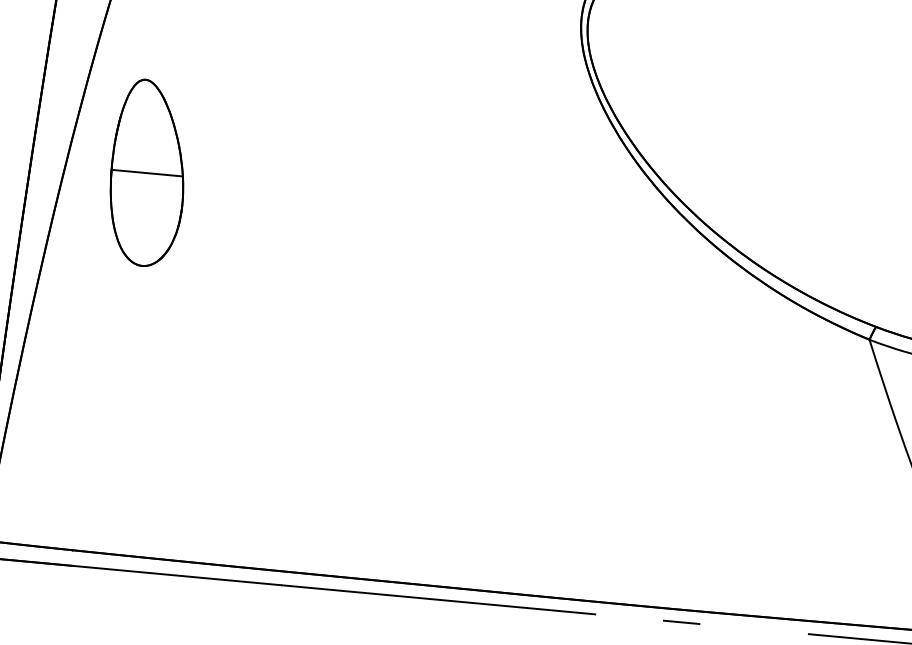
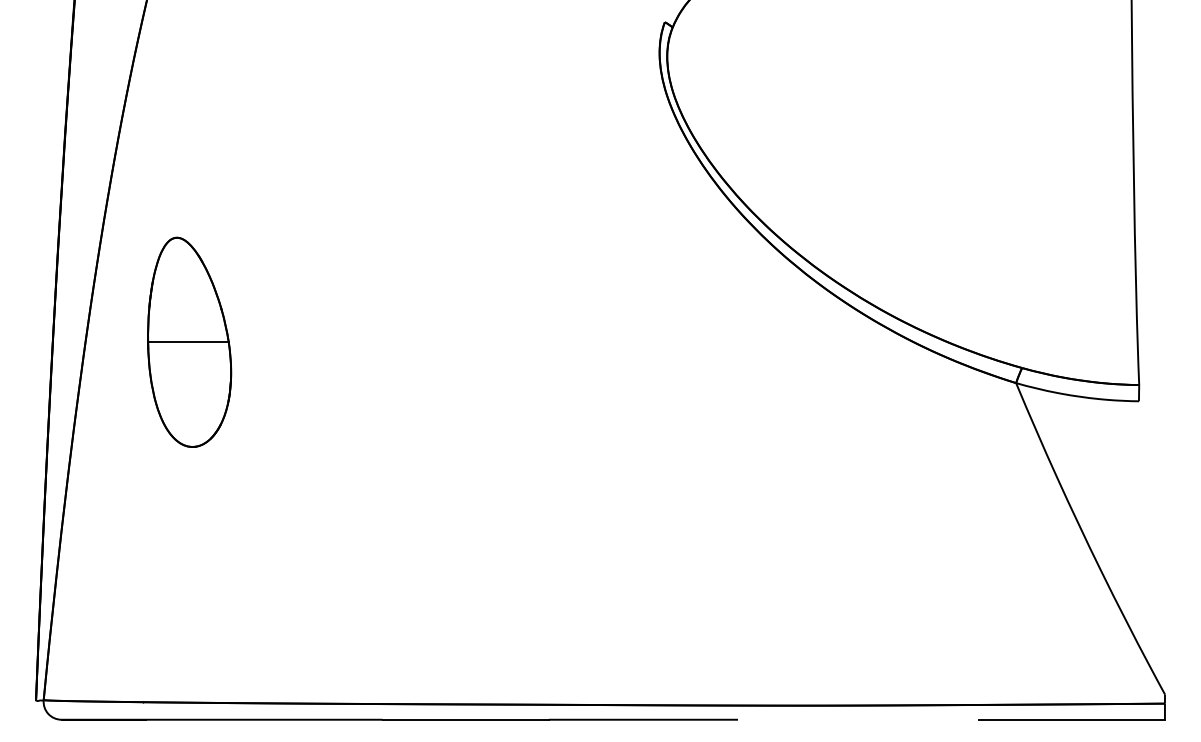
part: (148, 172) -> (189, 341), moved
line: (681, 622) -> (834, 719), removed

